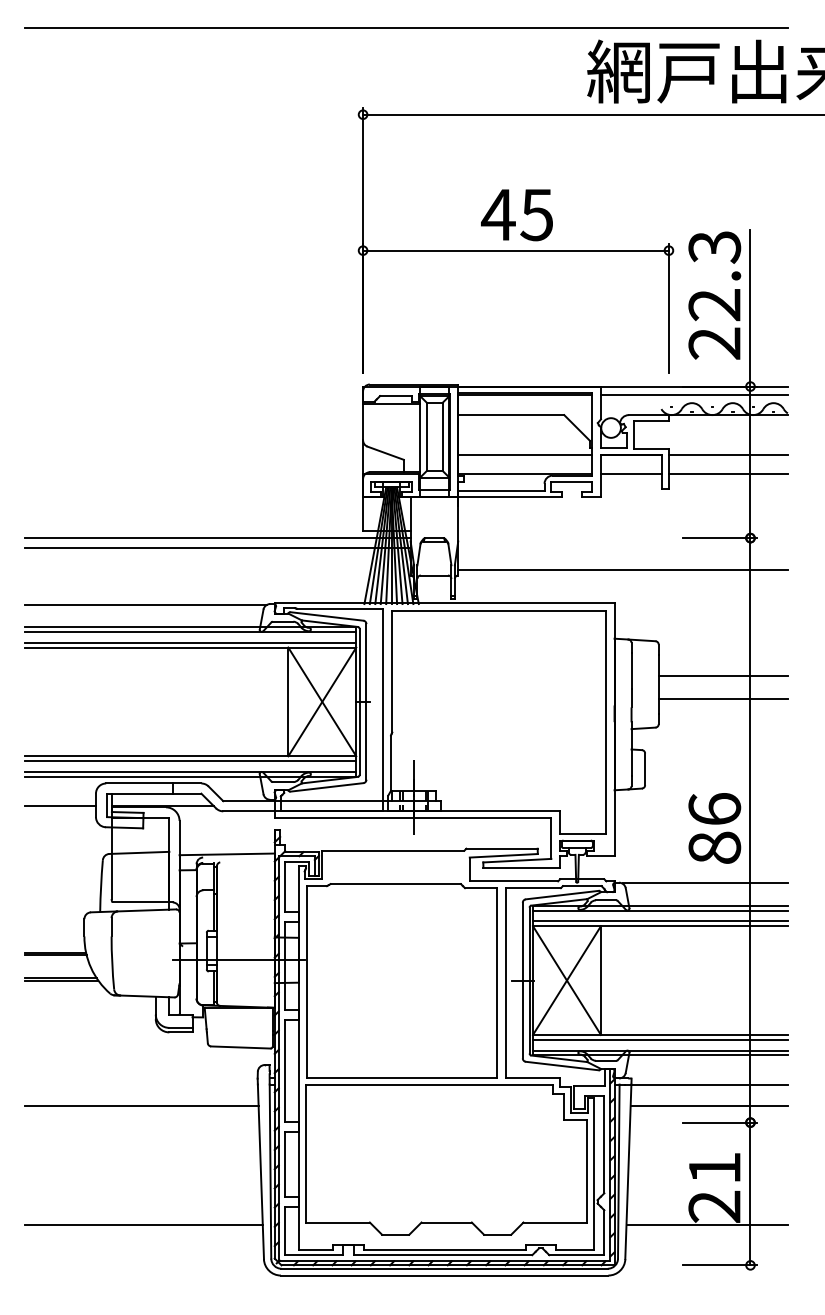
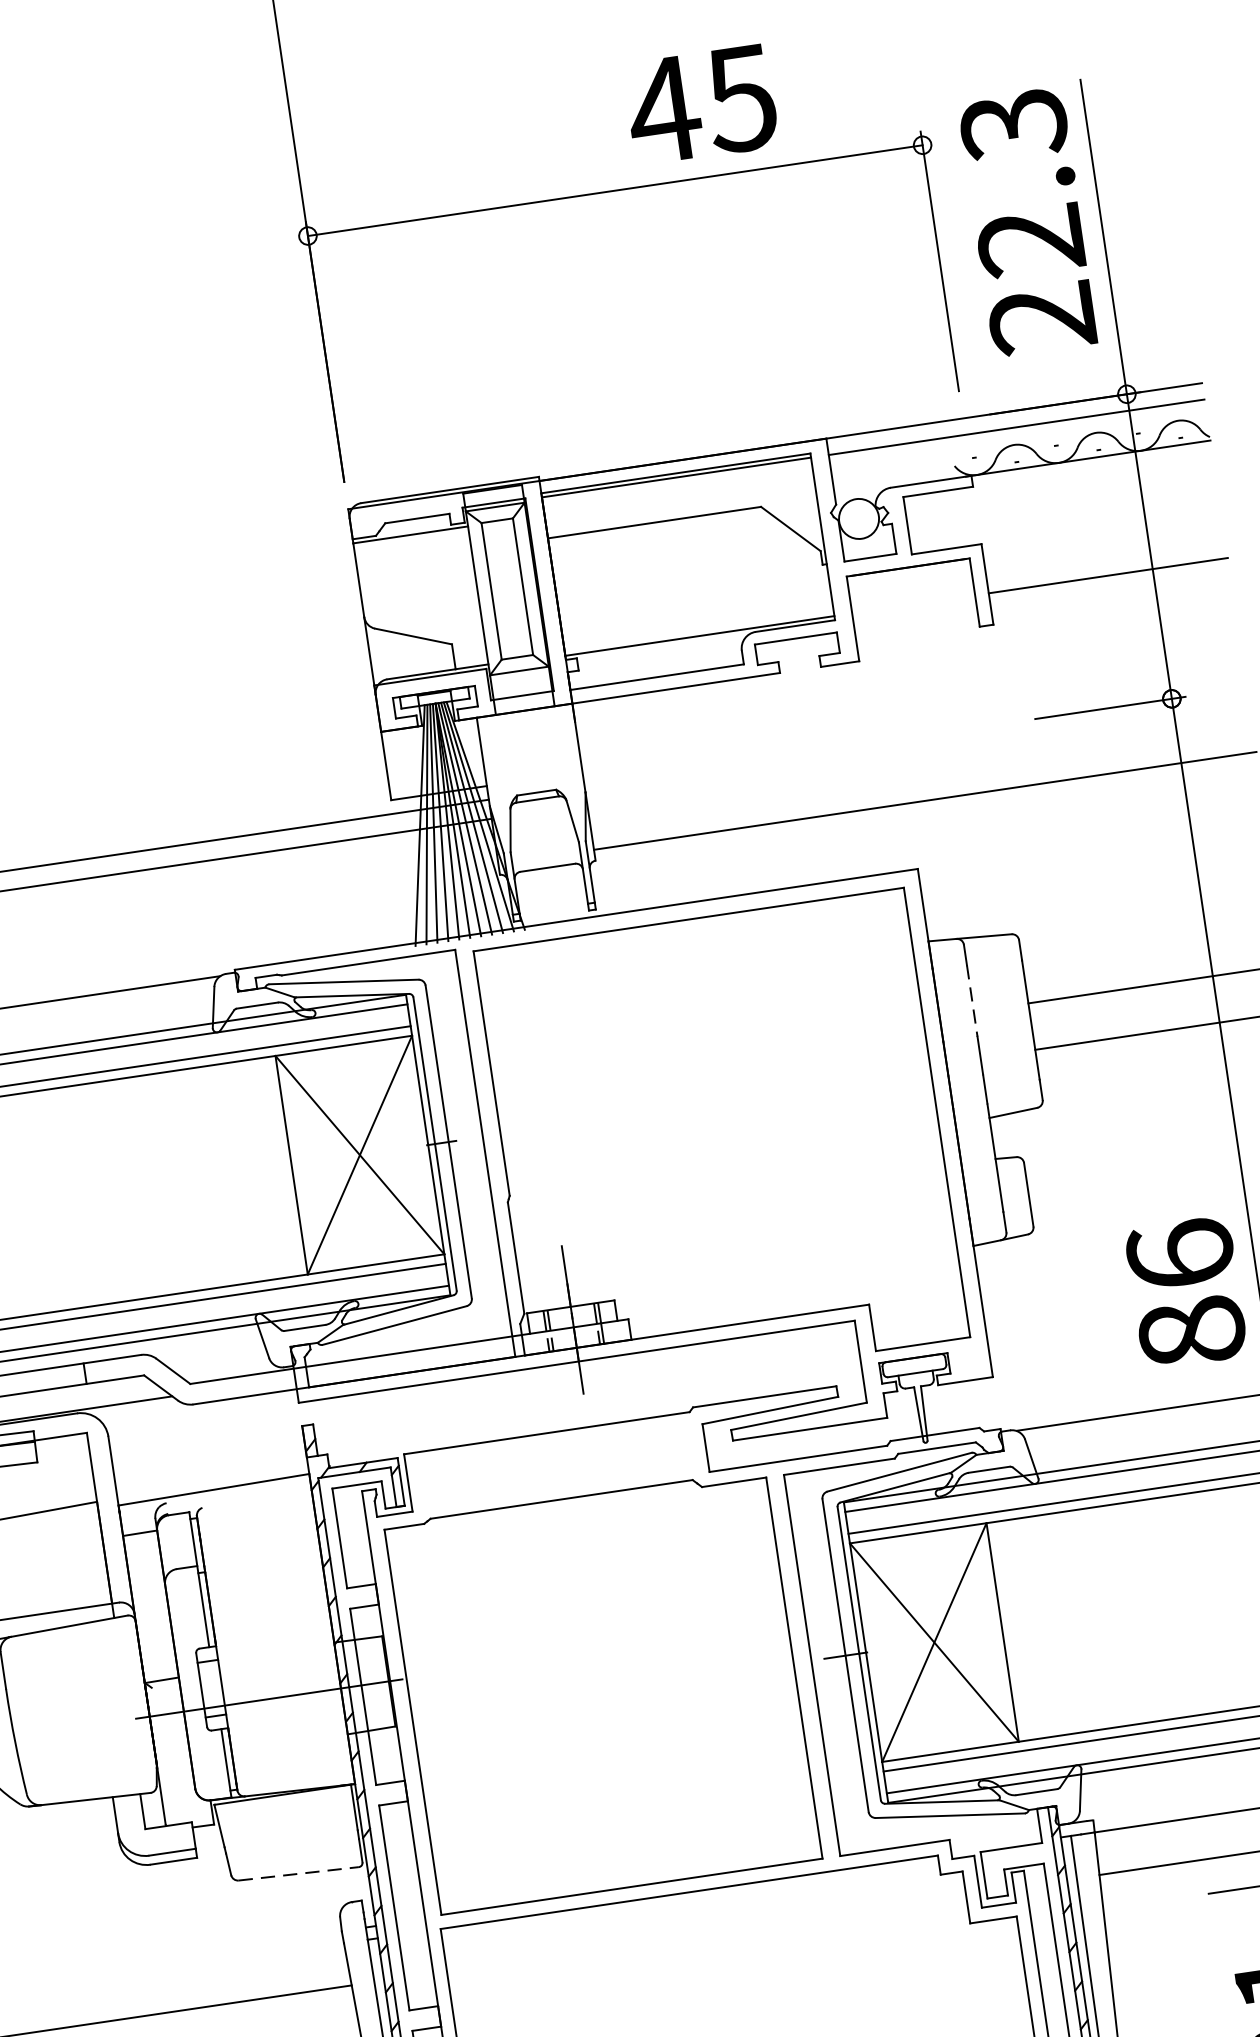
text: (516, 215) -> (700, 105), moved
line: (525, 455) -> (695, 599), removed
line: (727, 455) -> (1101, 539), removed
line: (631, 473) -> (913, 604), removed
line: (631, 670) -> (972, 1000), solid -> dashed
line: (240, 1047) -> (298, 1873), solid -> dashed

